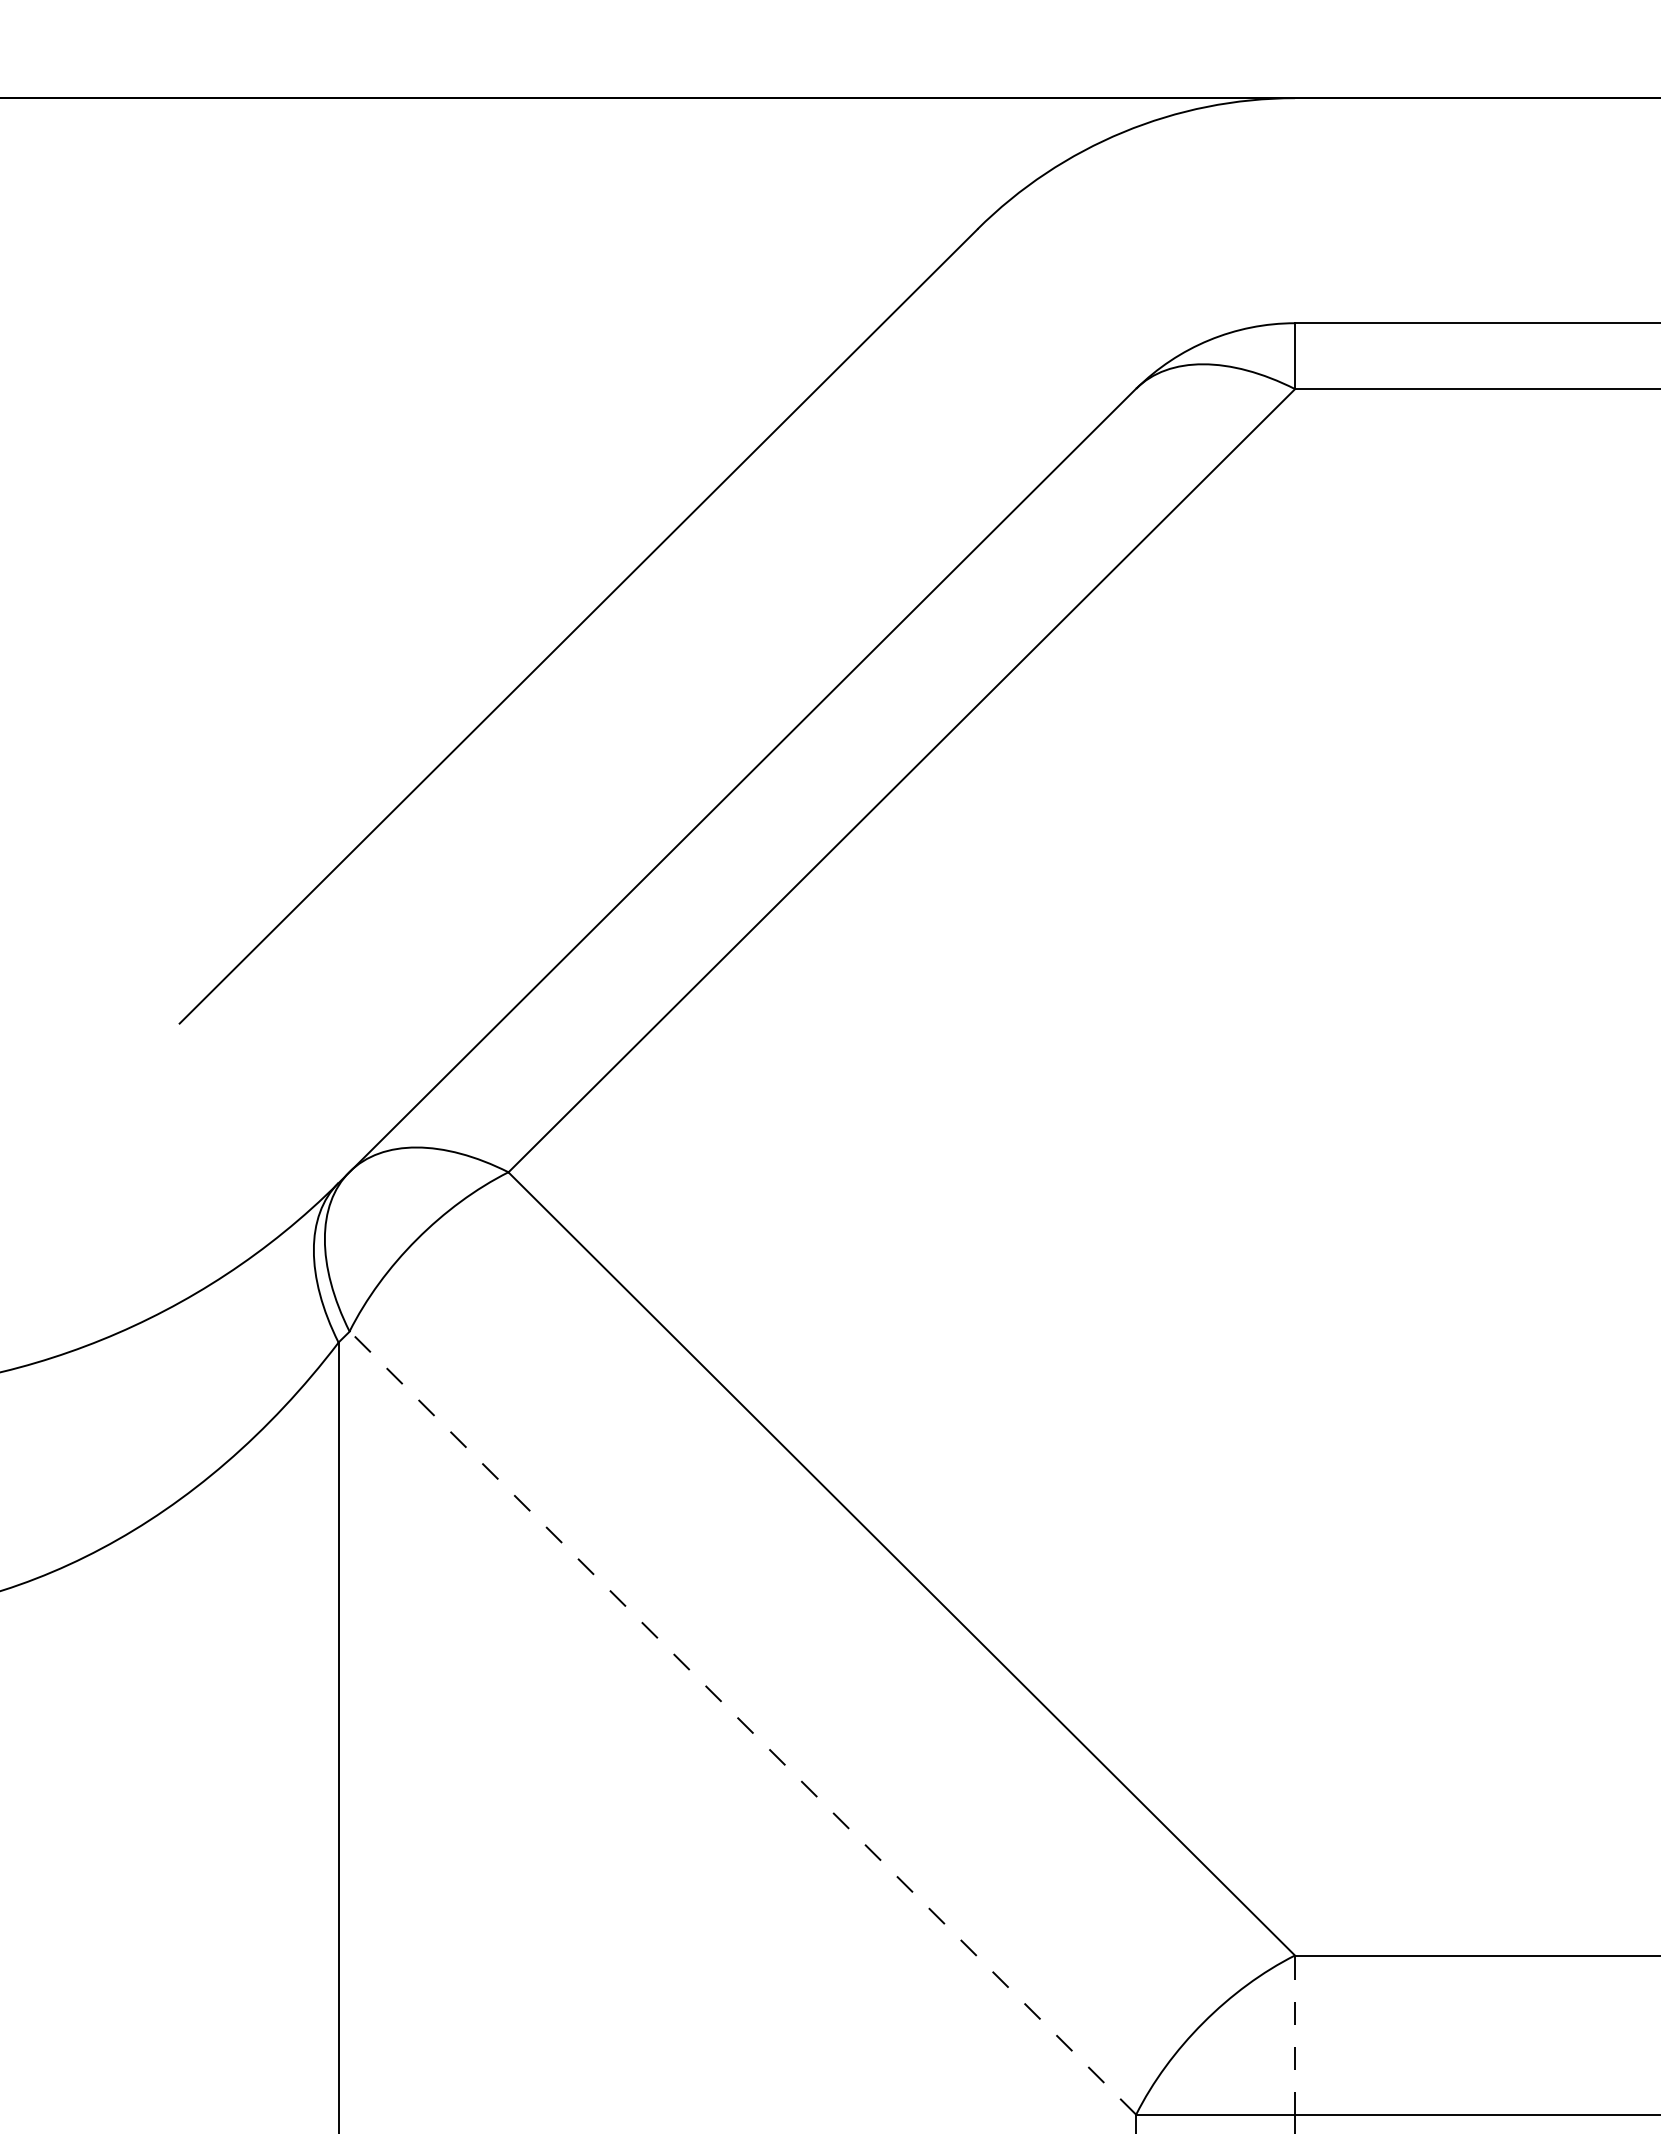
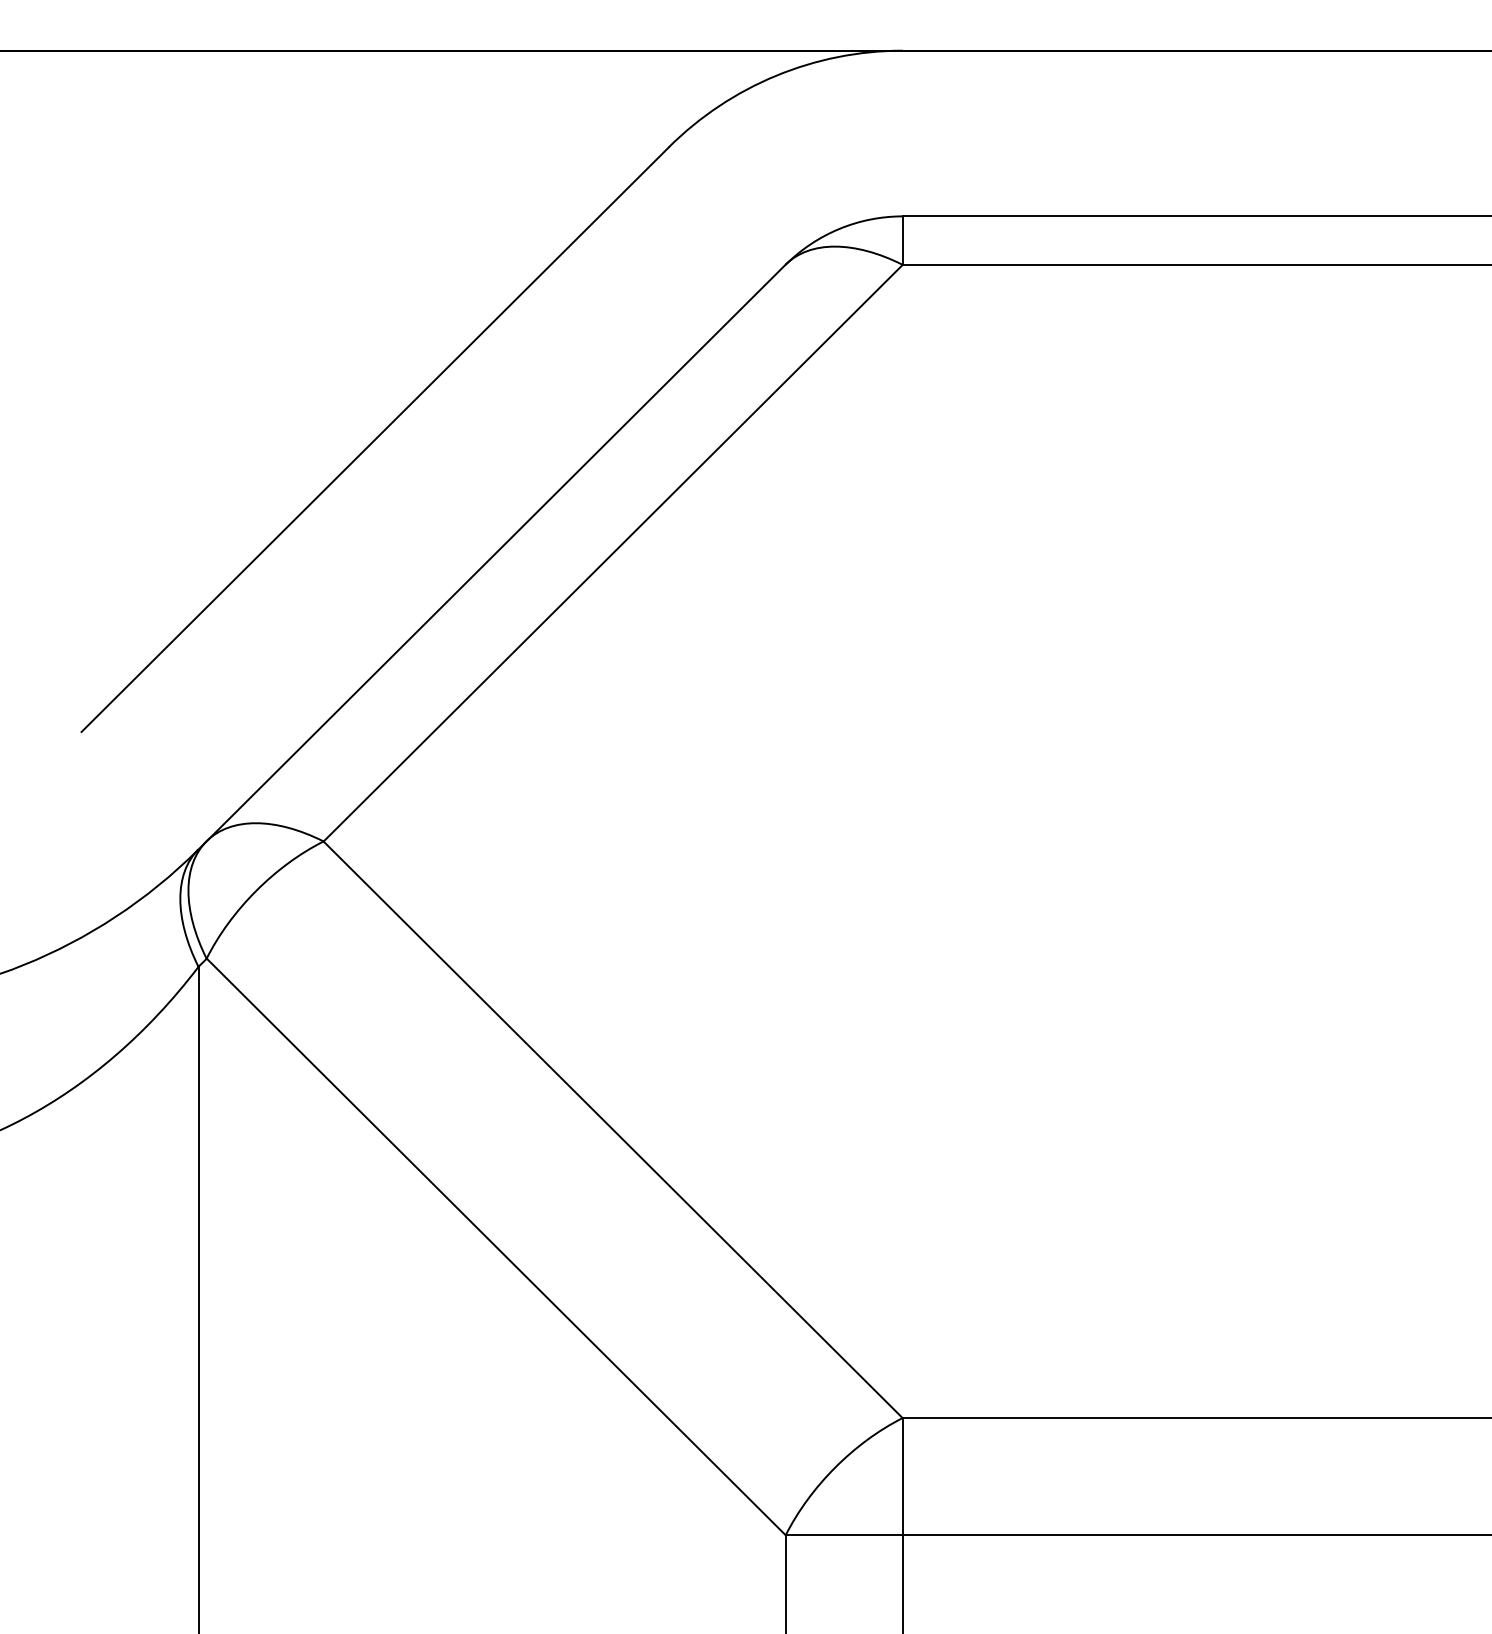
line: (743, 1722) -> (496, 1246), dashed -> solid
line: (1294, 2034) -> (902, 1476), dashed -> solid

